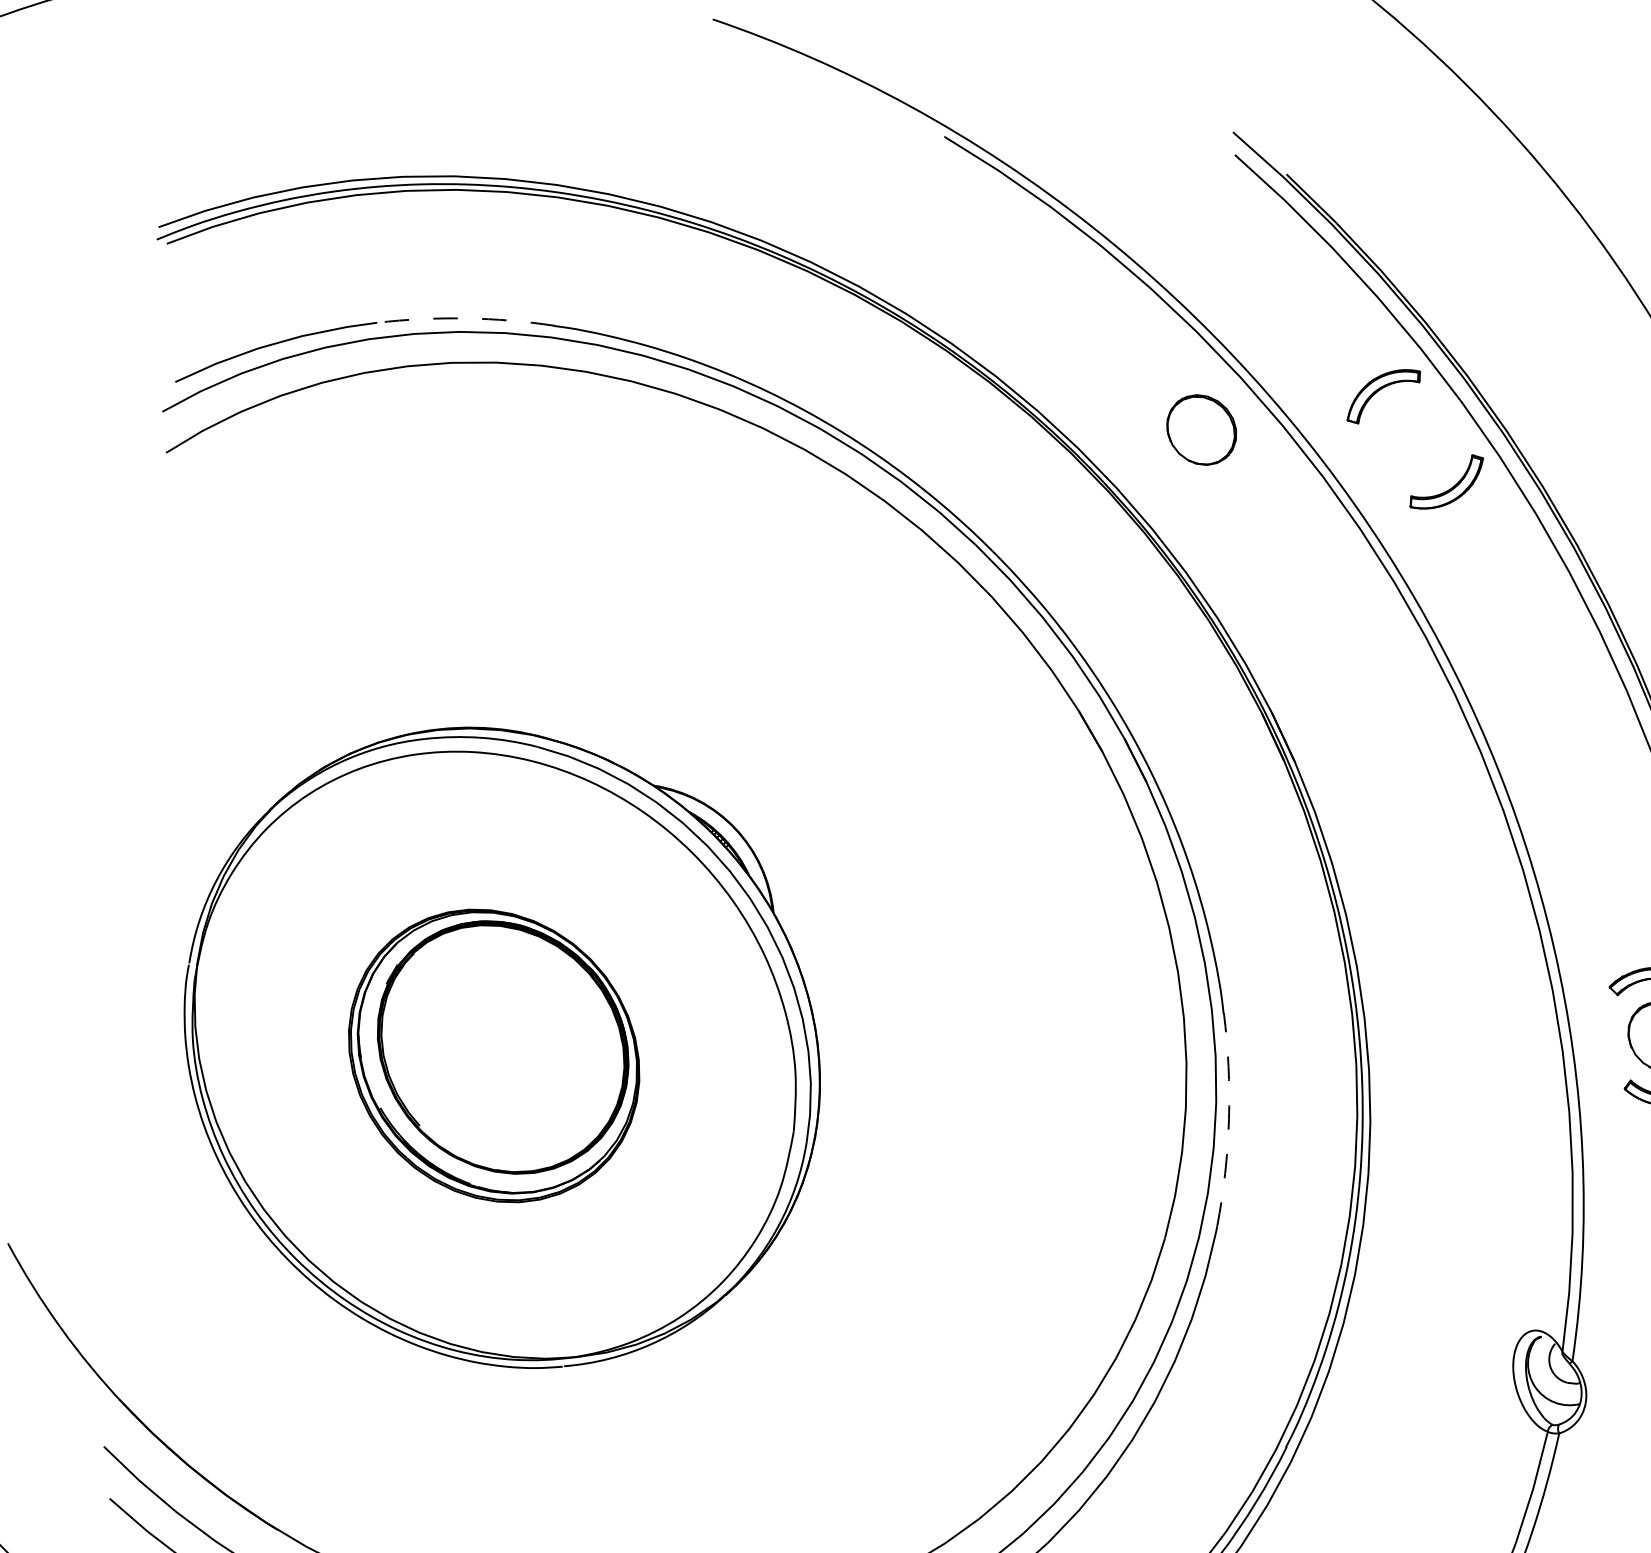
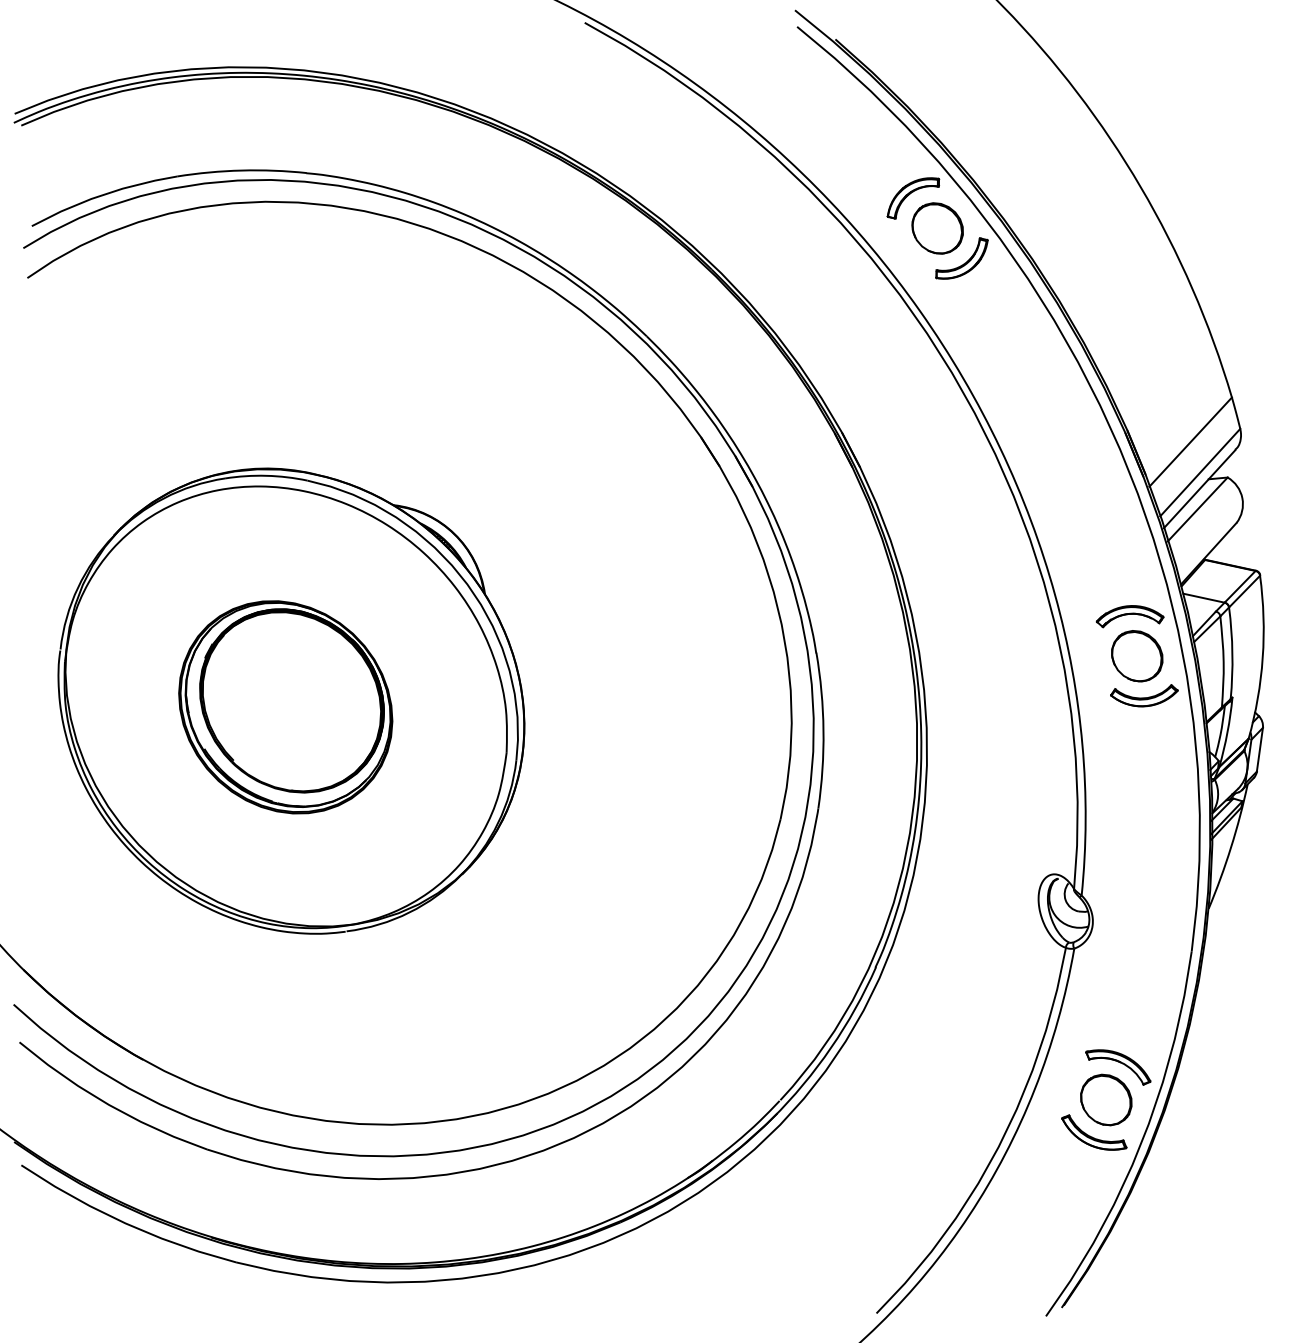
arc: (465, 318) -> (241, 170), dashed -> solid
part: (1201, 430) -> (937, 228), moved
arc: (1228, 1119) -> (823, 730), dashed -> solid

